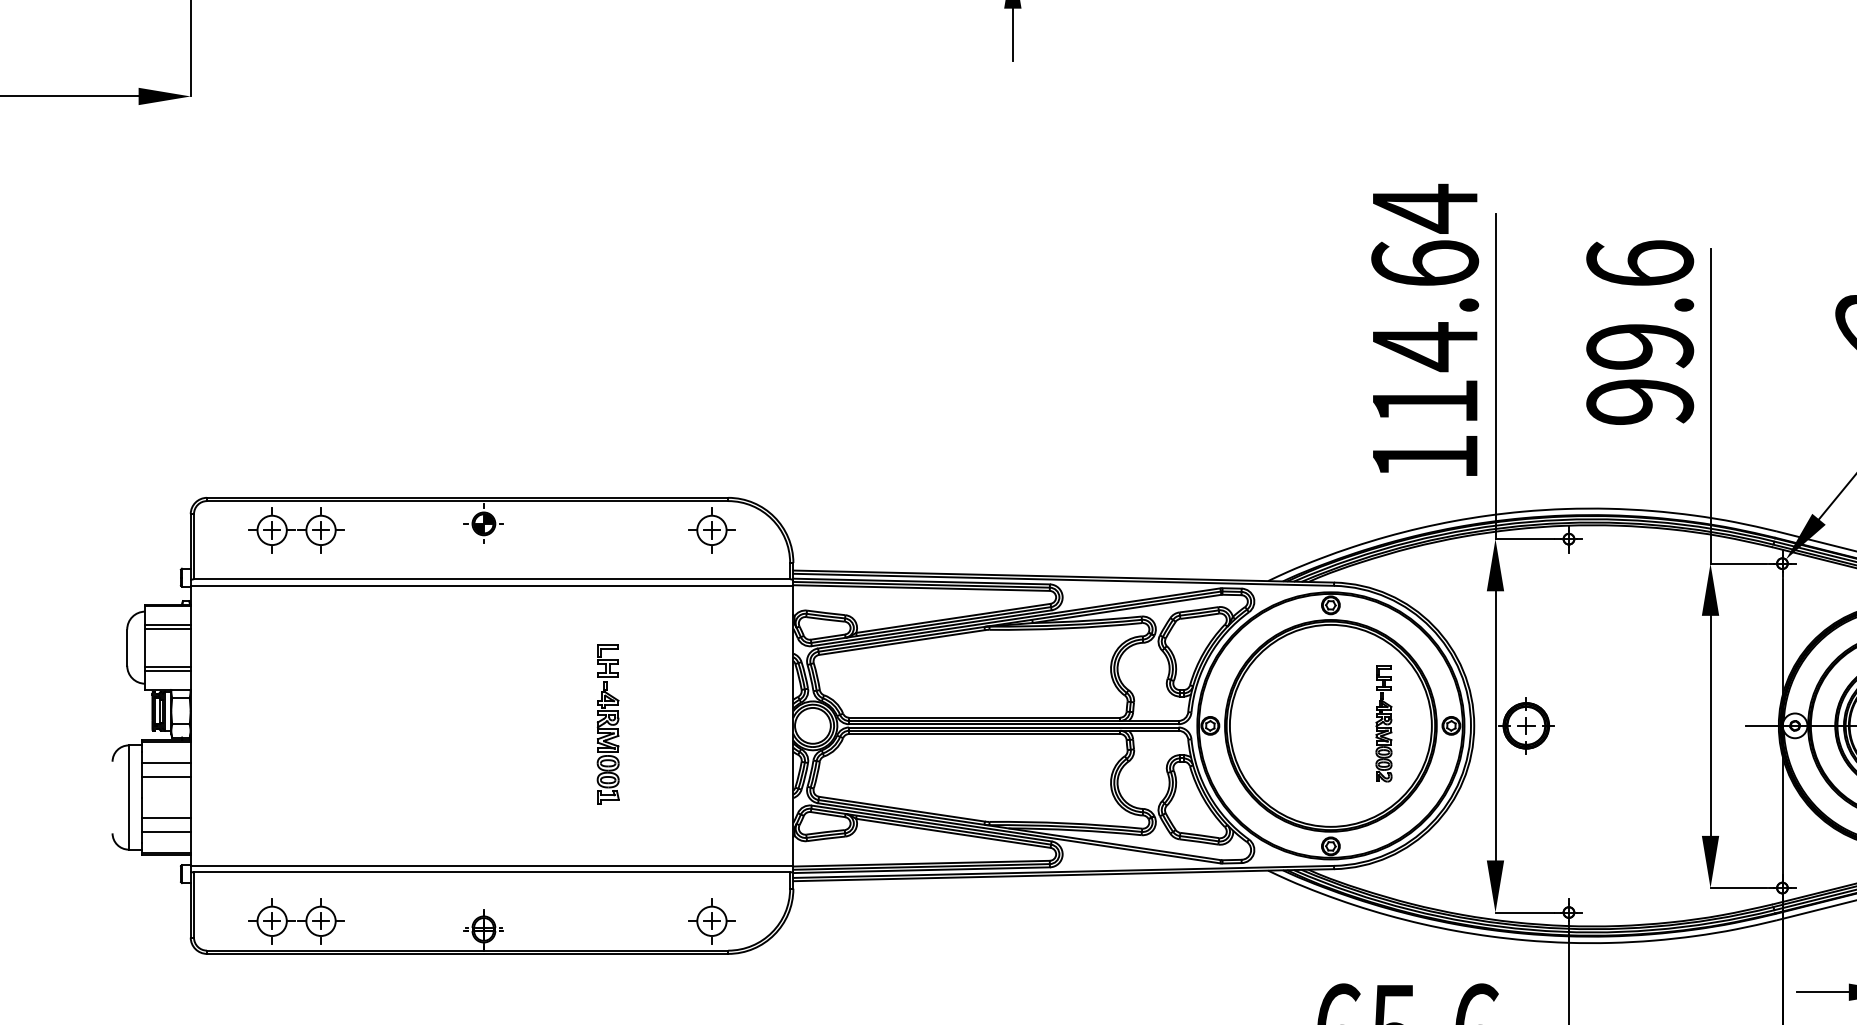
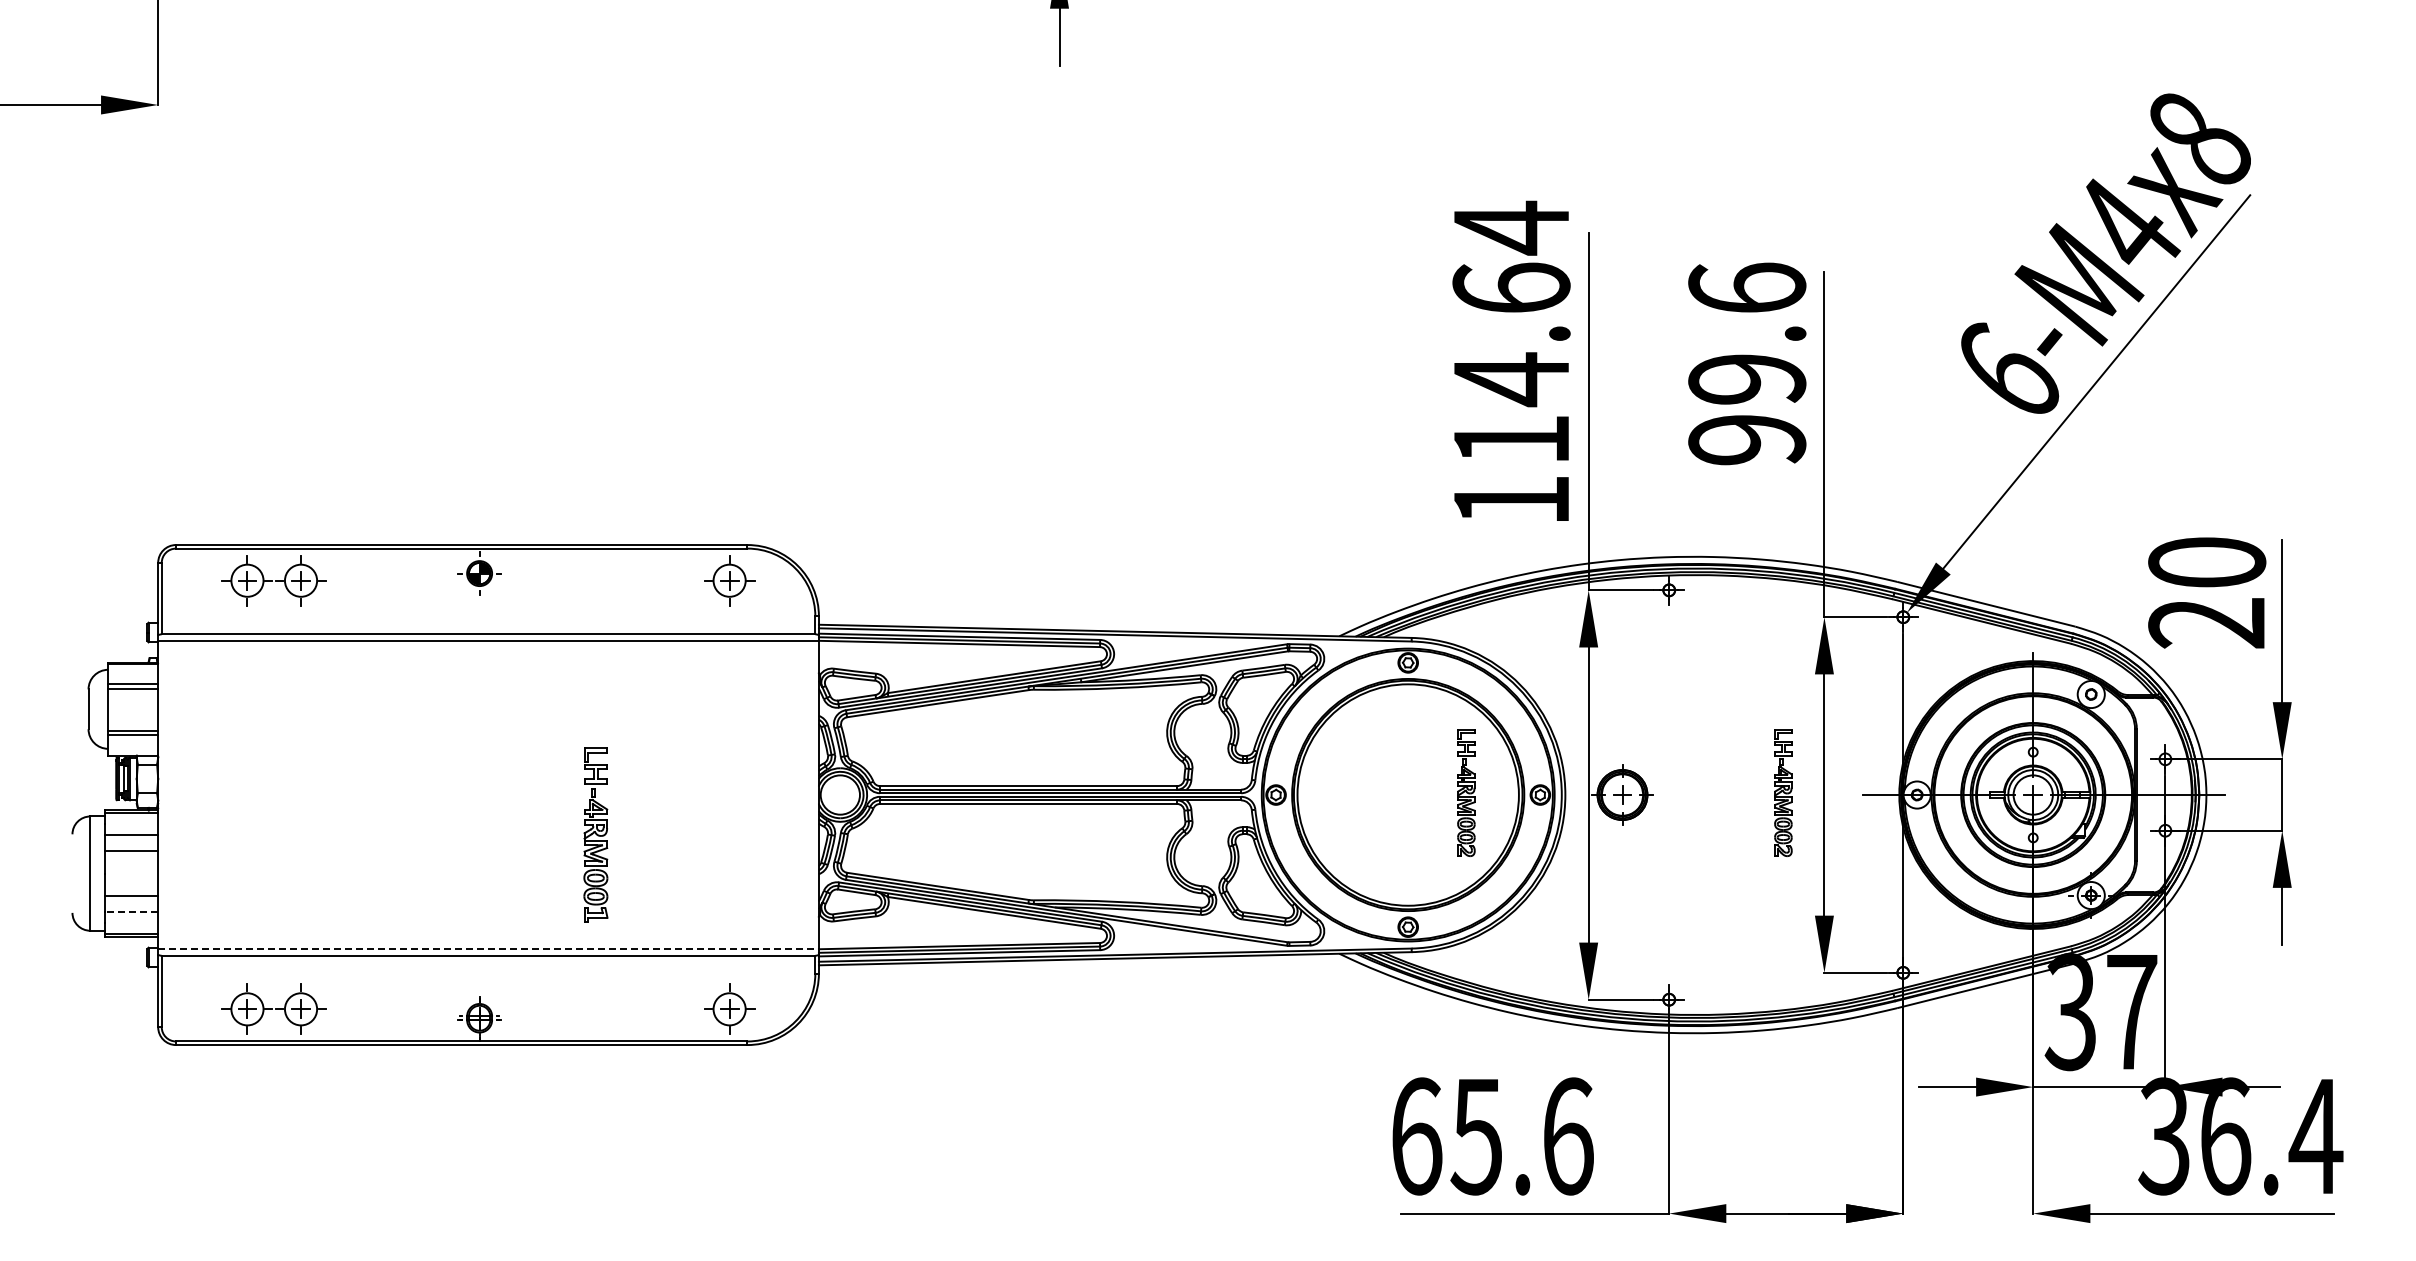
part: (607, 723) -> (595, 834), moved
part: (1673, 723) -> (1783, 792), added
line: (166, 832) -> (131, 911), solid -> dashed
line: (492, 865) -> (489, 948), solid -> dashed

